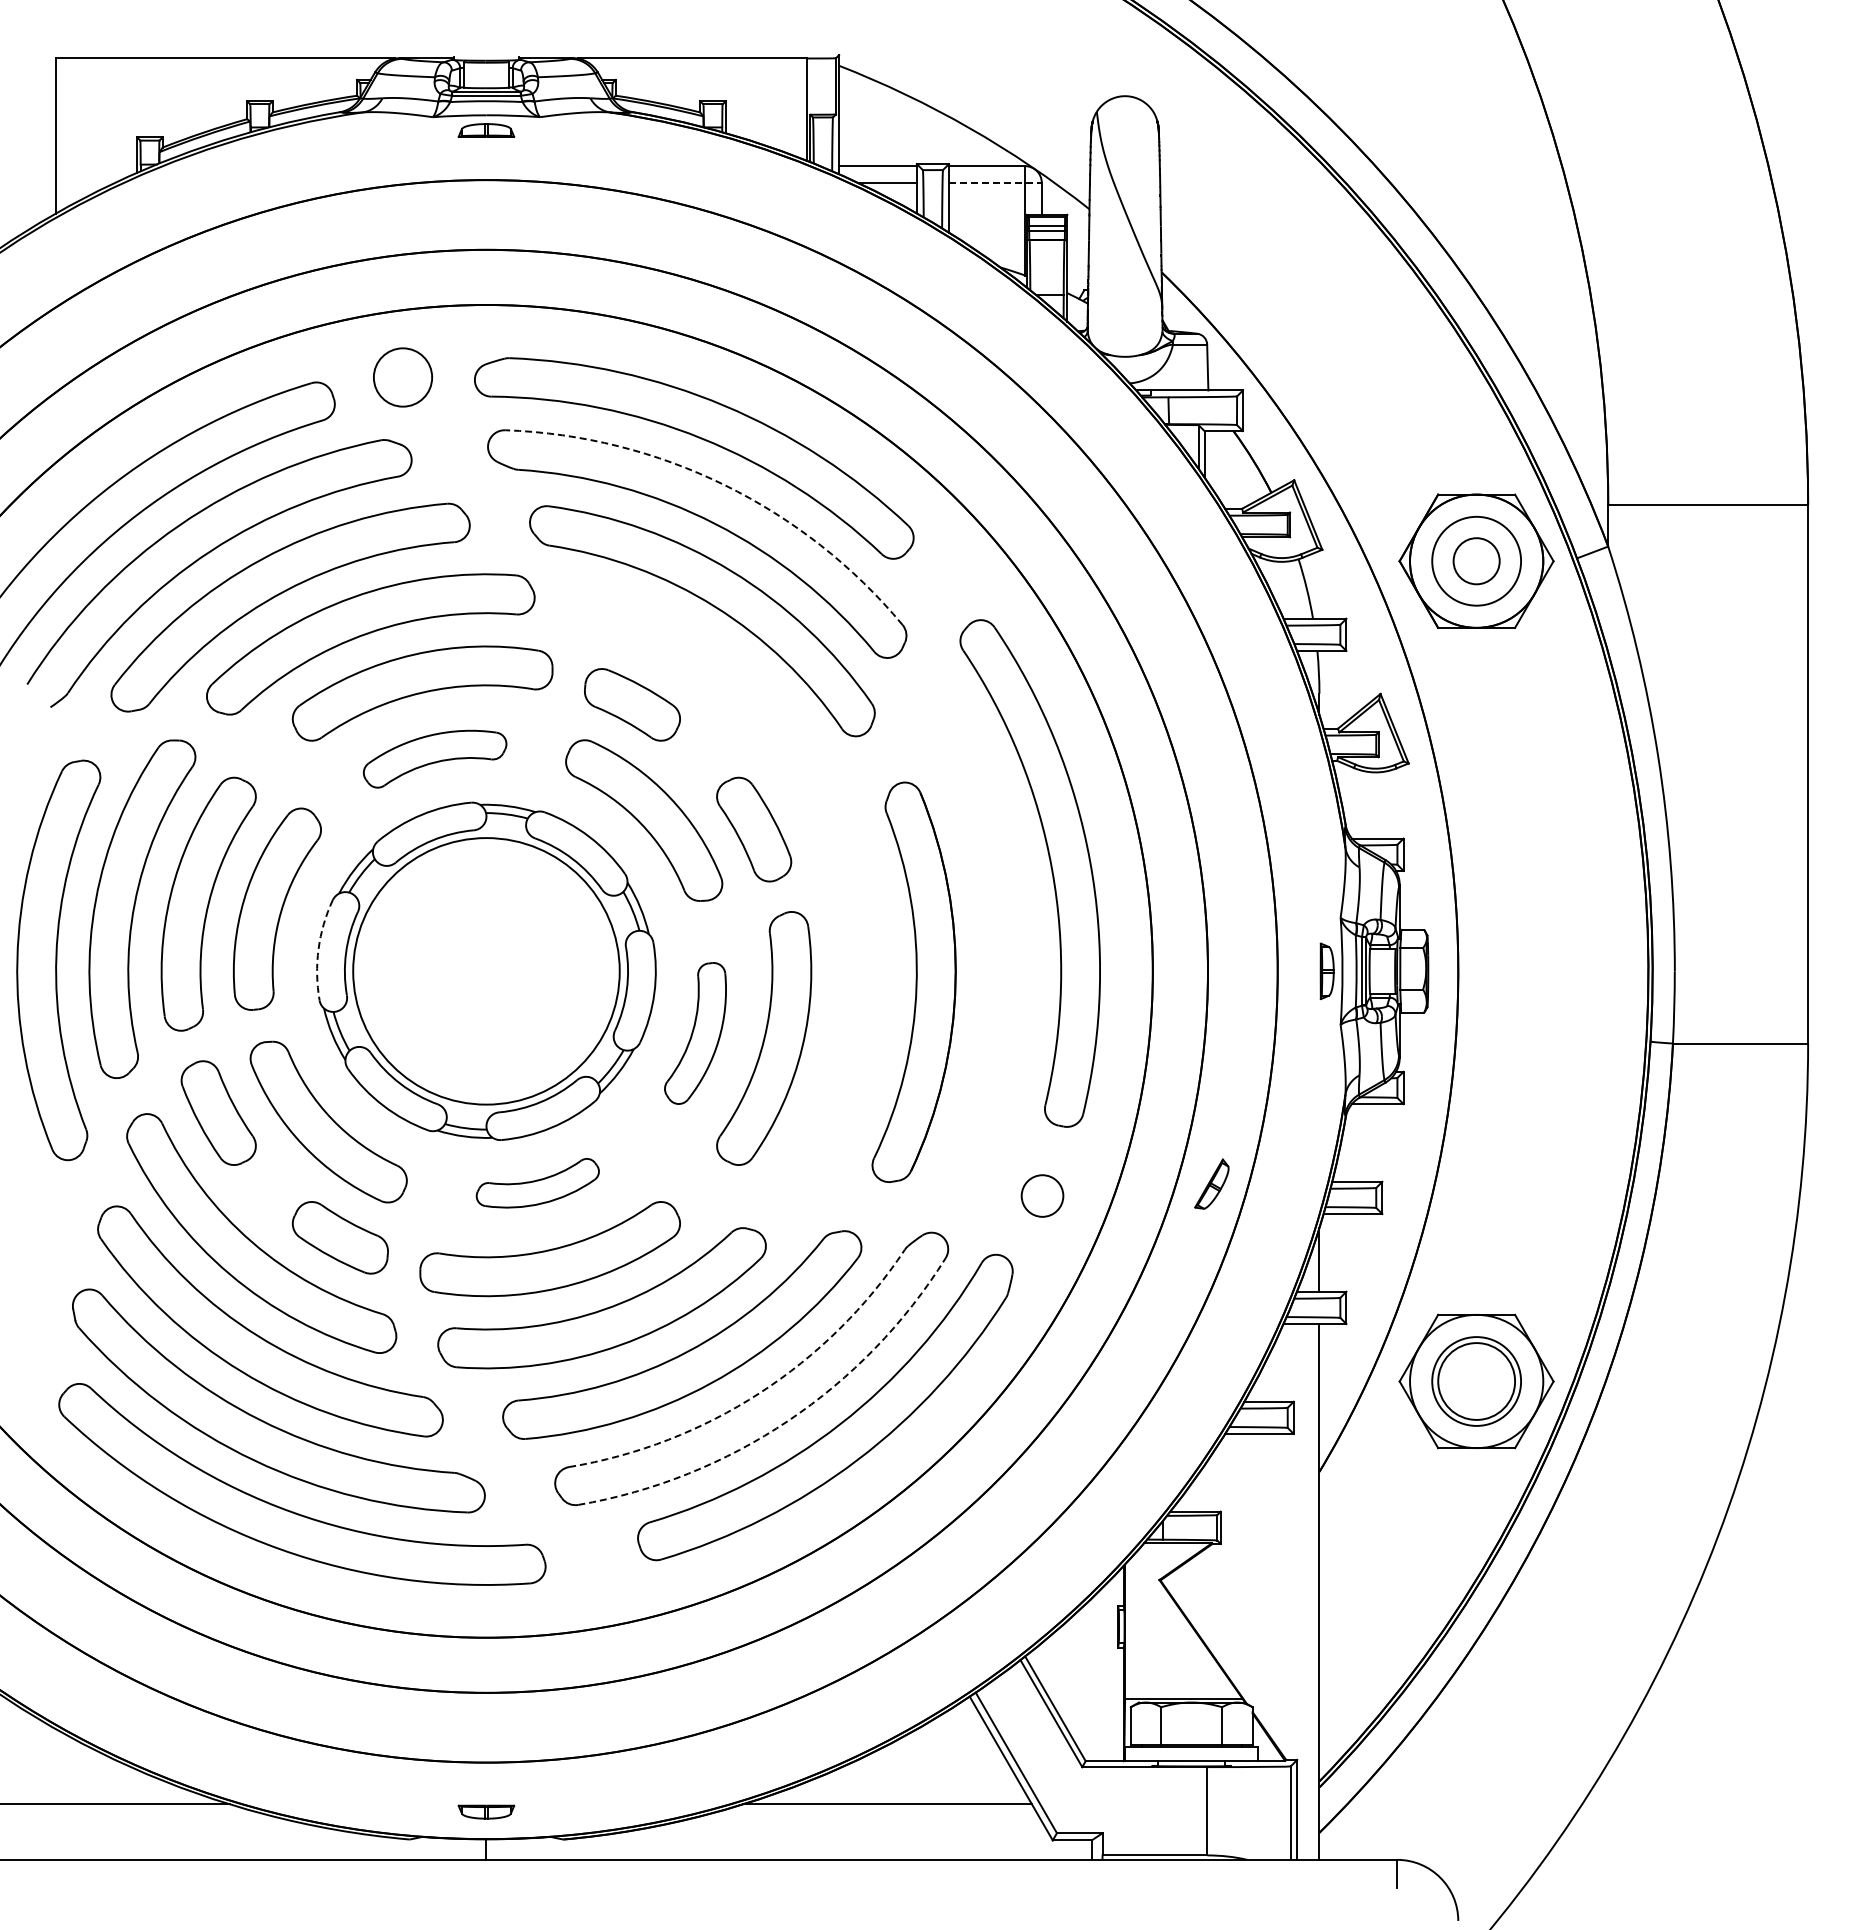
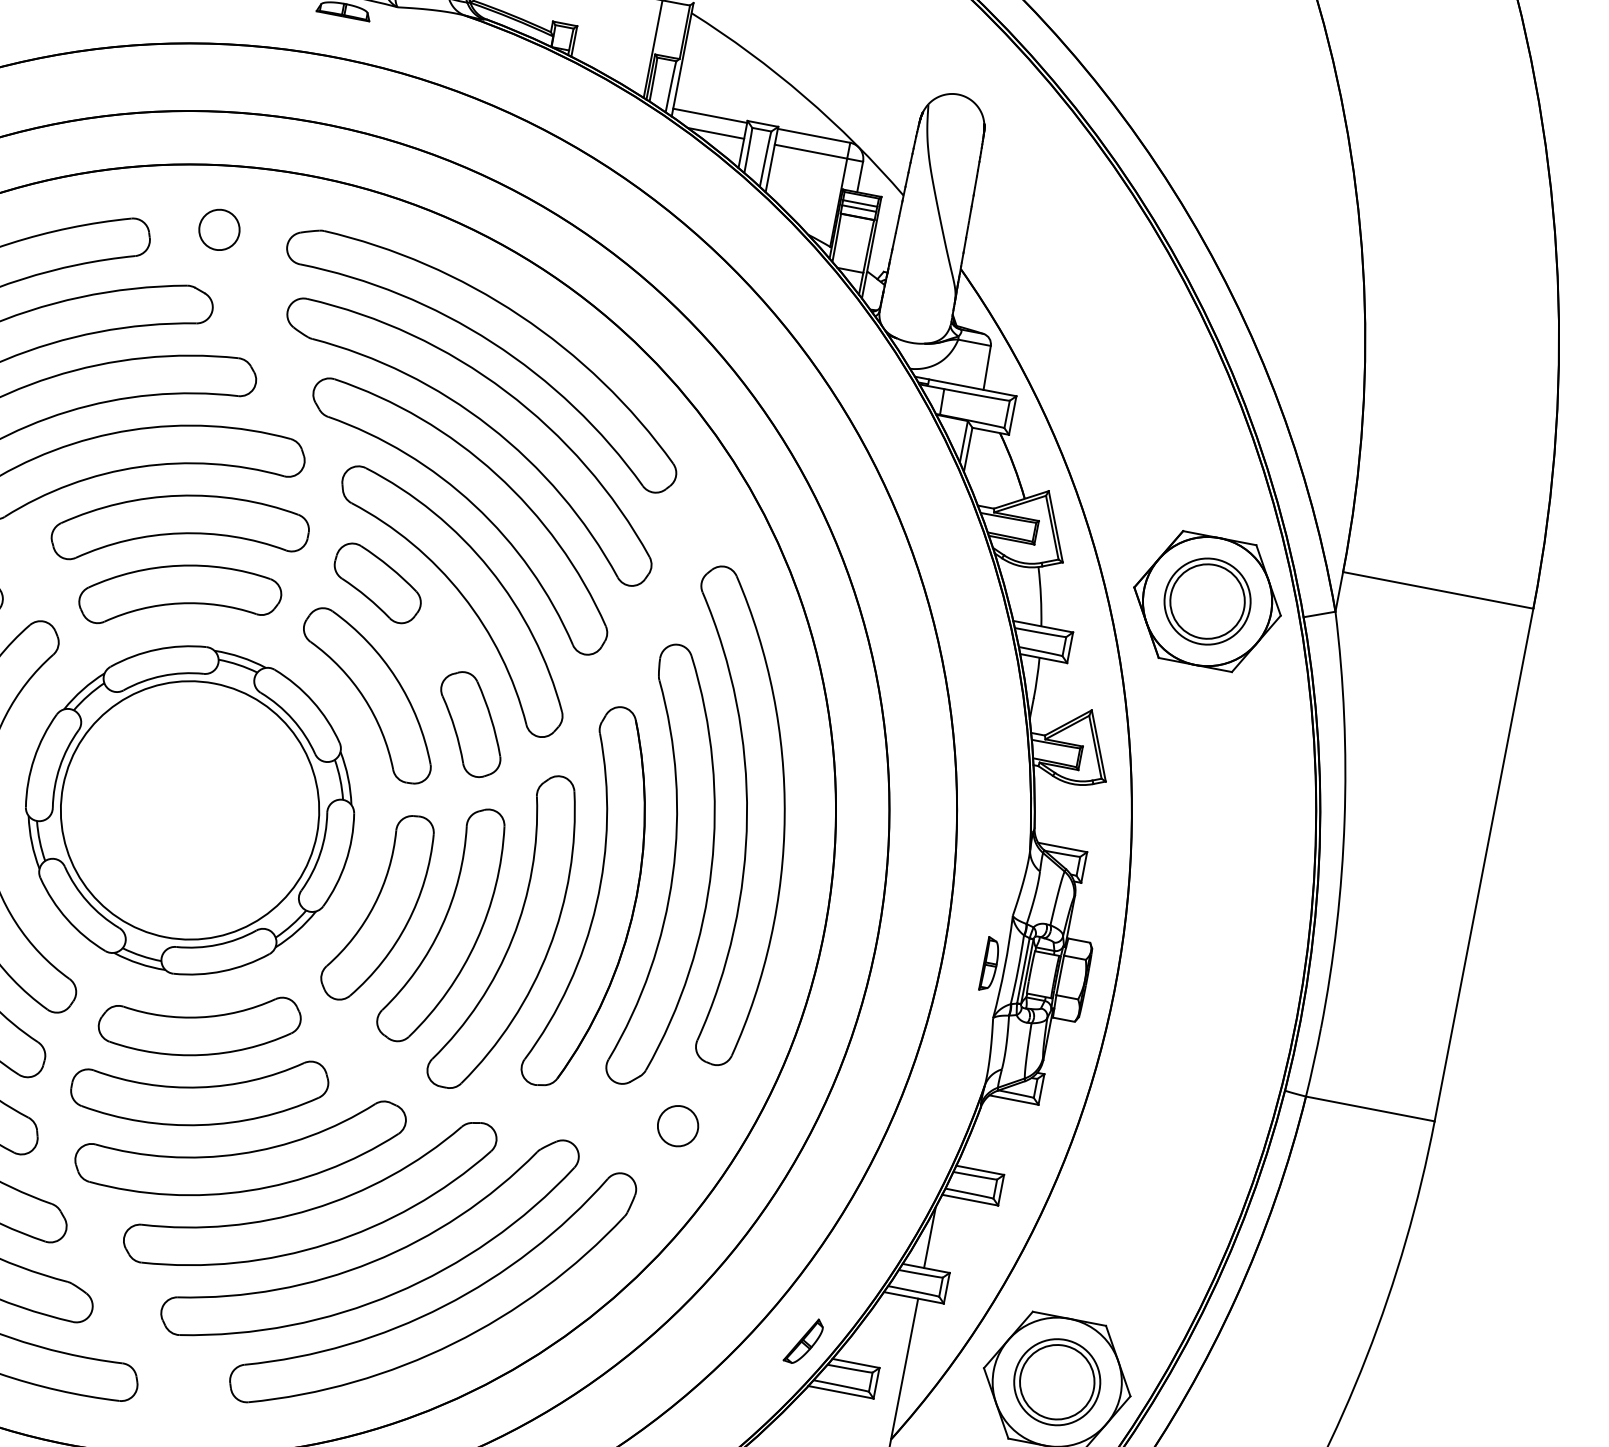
line: (995, 182) -> (819, 152), dashed -> solid
circle: (402, 377) -> (218, 229), size x0.71
arc: (724, 485) -> (505, 391), dashed -> solid
circle: (1476, 560) -> (1207, 600), size x1.67
part: (716, 698) -> (458, 592), added
part: (434, 758) -> (179, 598), size x1.43
part: (980, 936) -> (666, 867), added
arc: (318, 949) -> (34, 758), dashed -> solid
part: (695, 1033) -> (377, 907), size x1.43
part: (837, 1035) -> (512, 935), added
part: (537, 1182) -> (199, 1020), size x1.67
part: (1211, 1183) -> (803, 1340), moved
arc: (759, 1393) -> (372, 1262), dashed -> solid
arc: (788, 1420) -> (395, 1293), dashed -> solid

